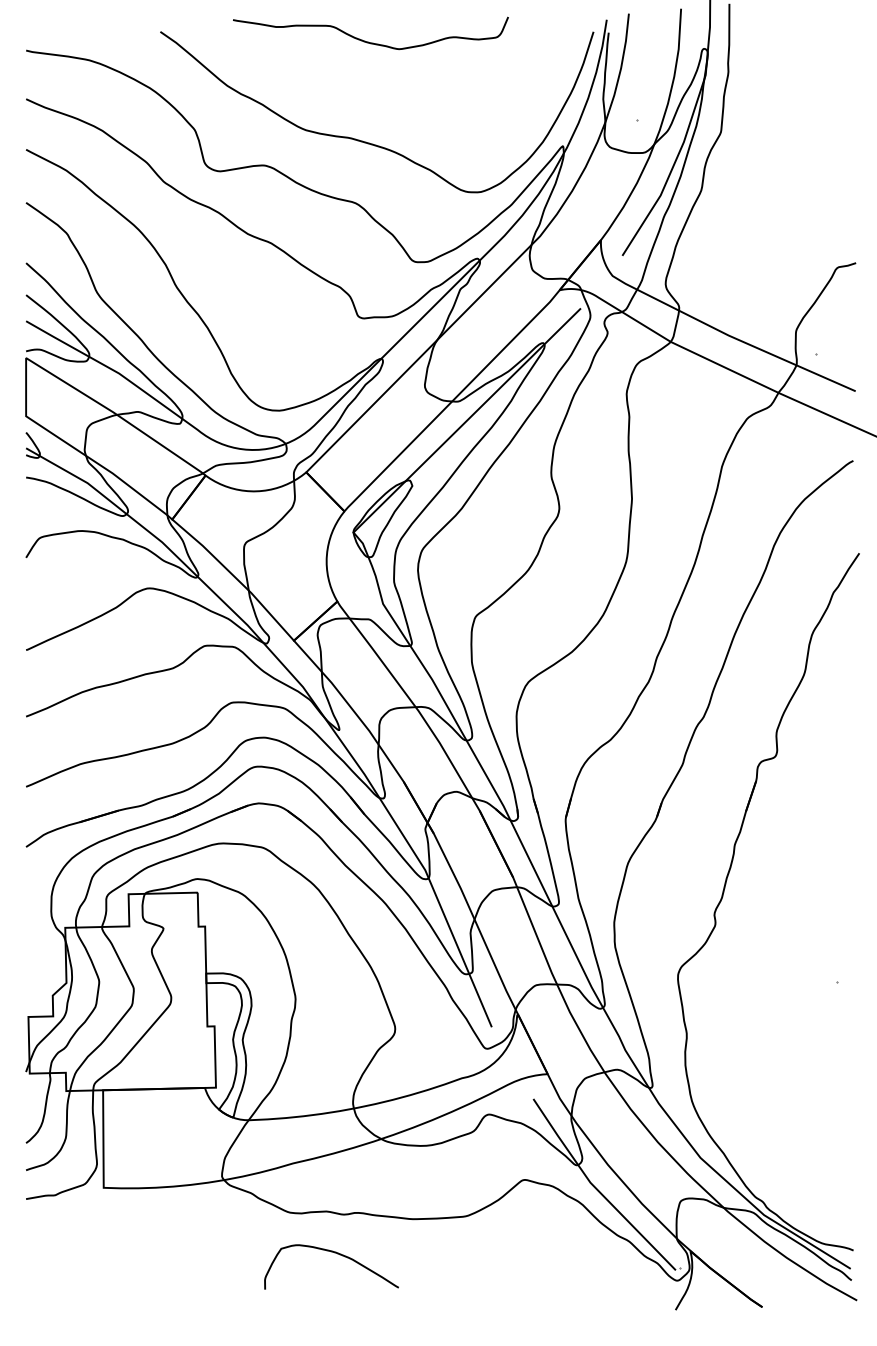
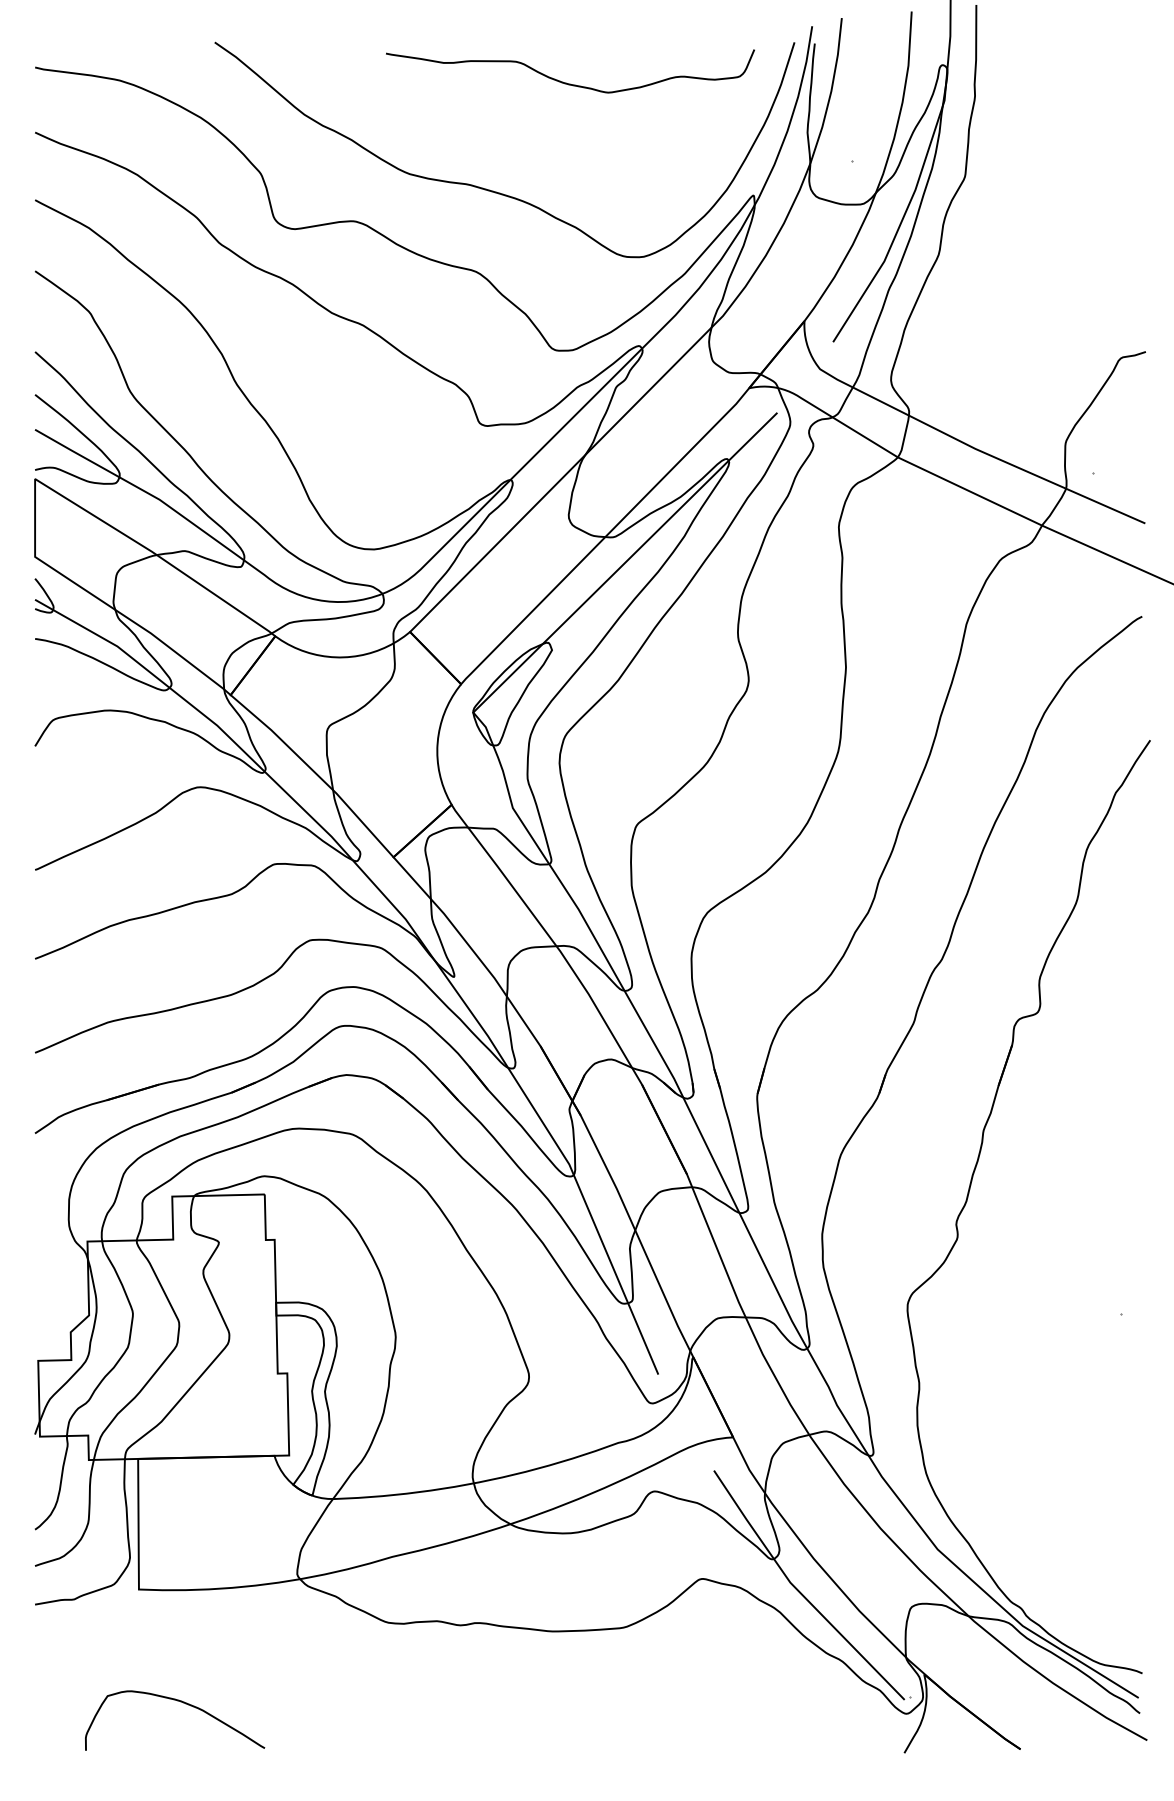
curve: (367, 41) -> (566, 82), moved
curve: (335, 1253) -> (180, 1702), moved

